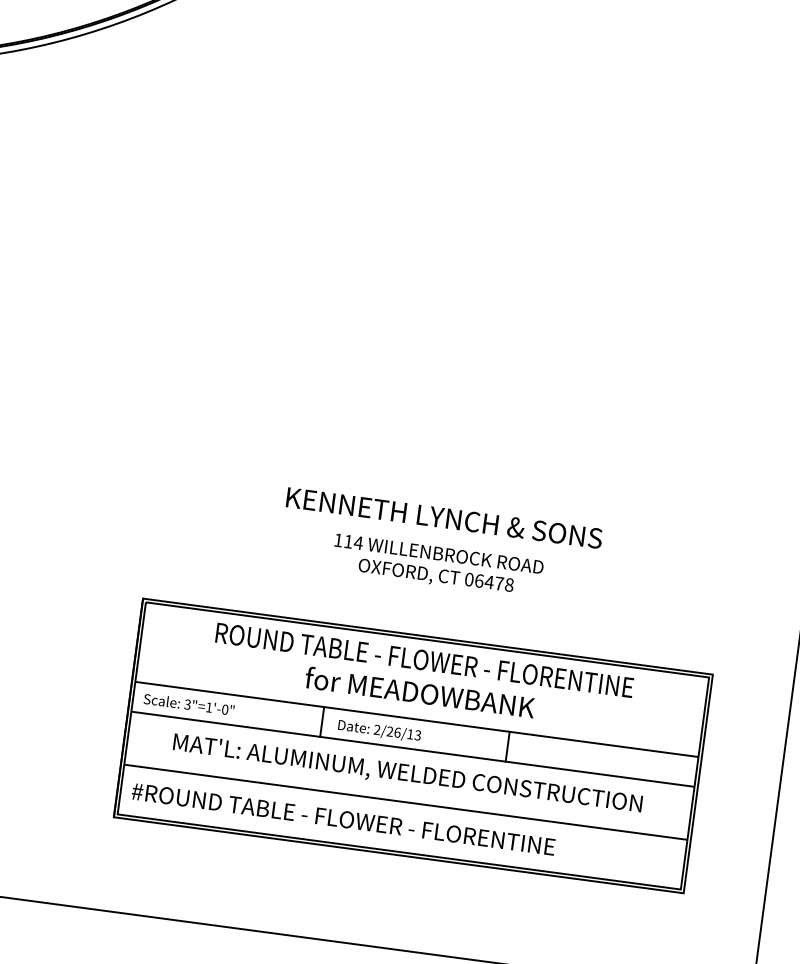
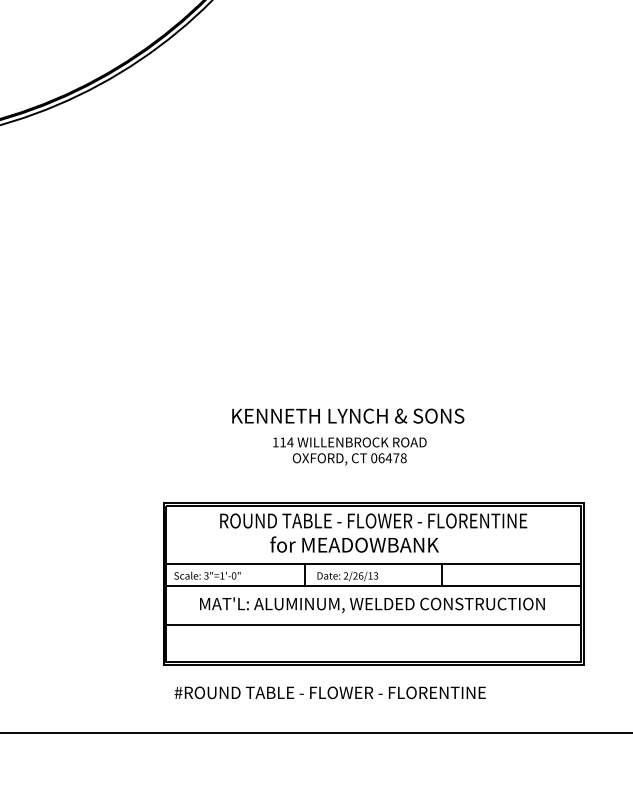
text: (444, 517) -> (348, 415), moved
text: (437, 566) -> (349, 451), moved
text: (420, 692) -> (354, 544), moved
text: (342, 818) -> (329, 692), moved

